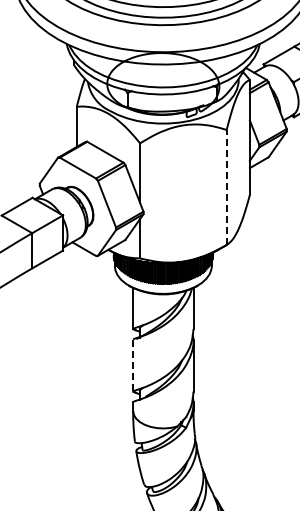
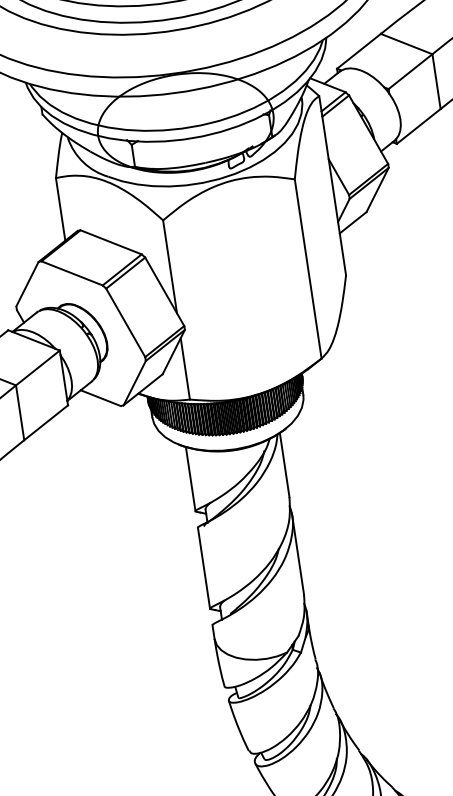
line: (226, 187) -> (307, 269), dashed -> solid
line: (133, 365) -> (204, 567), dashed -> solid

